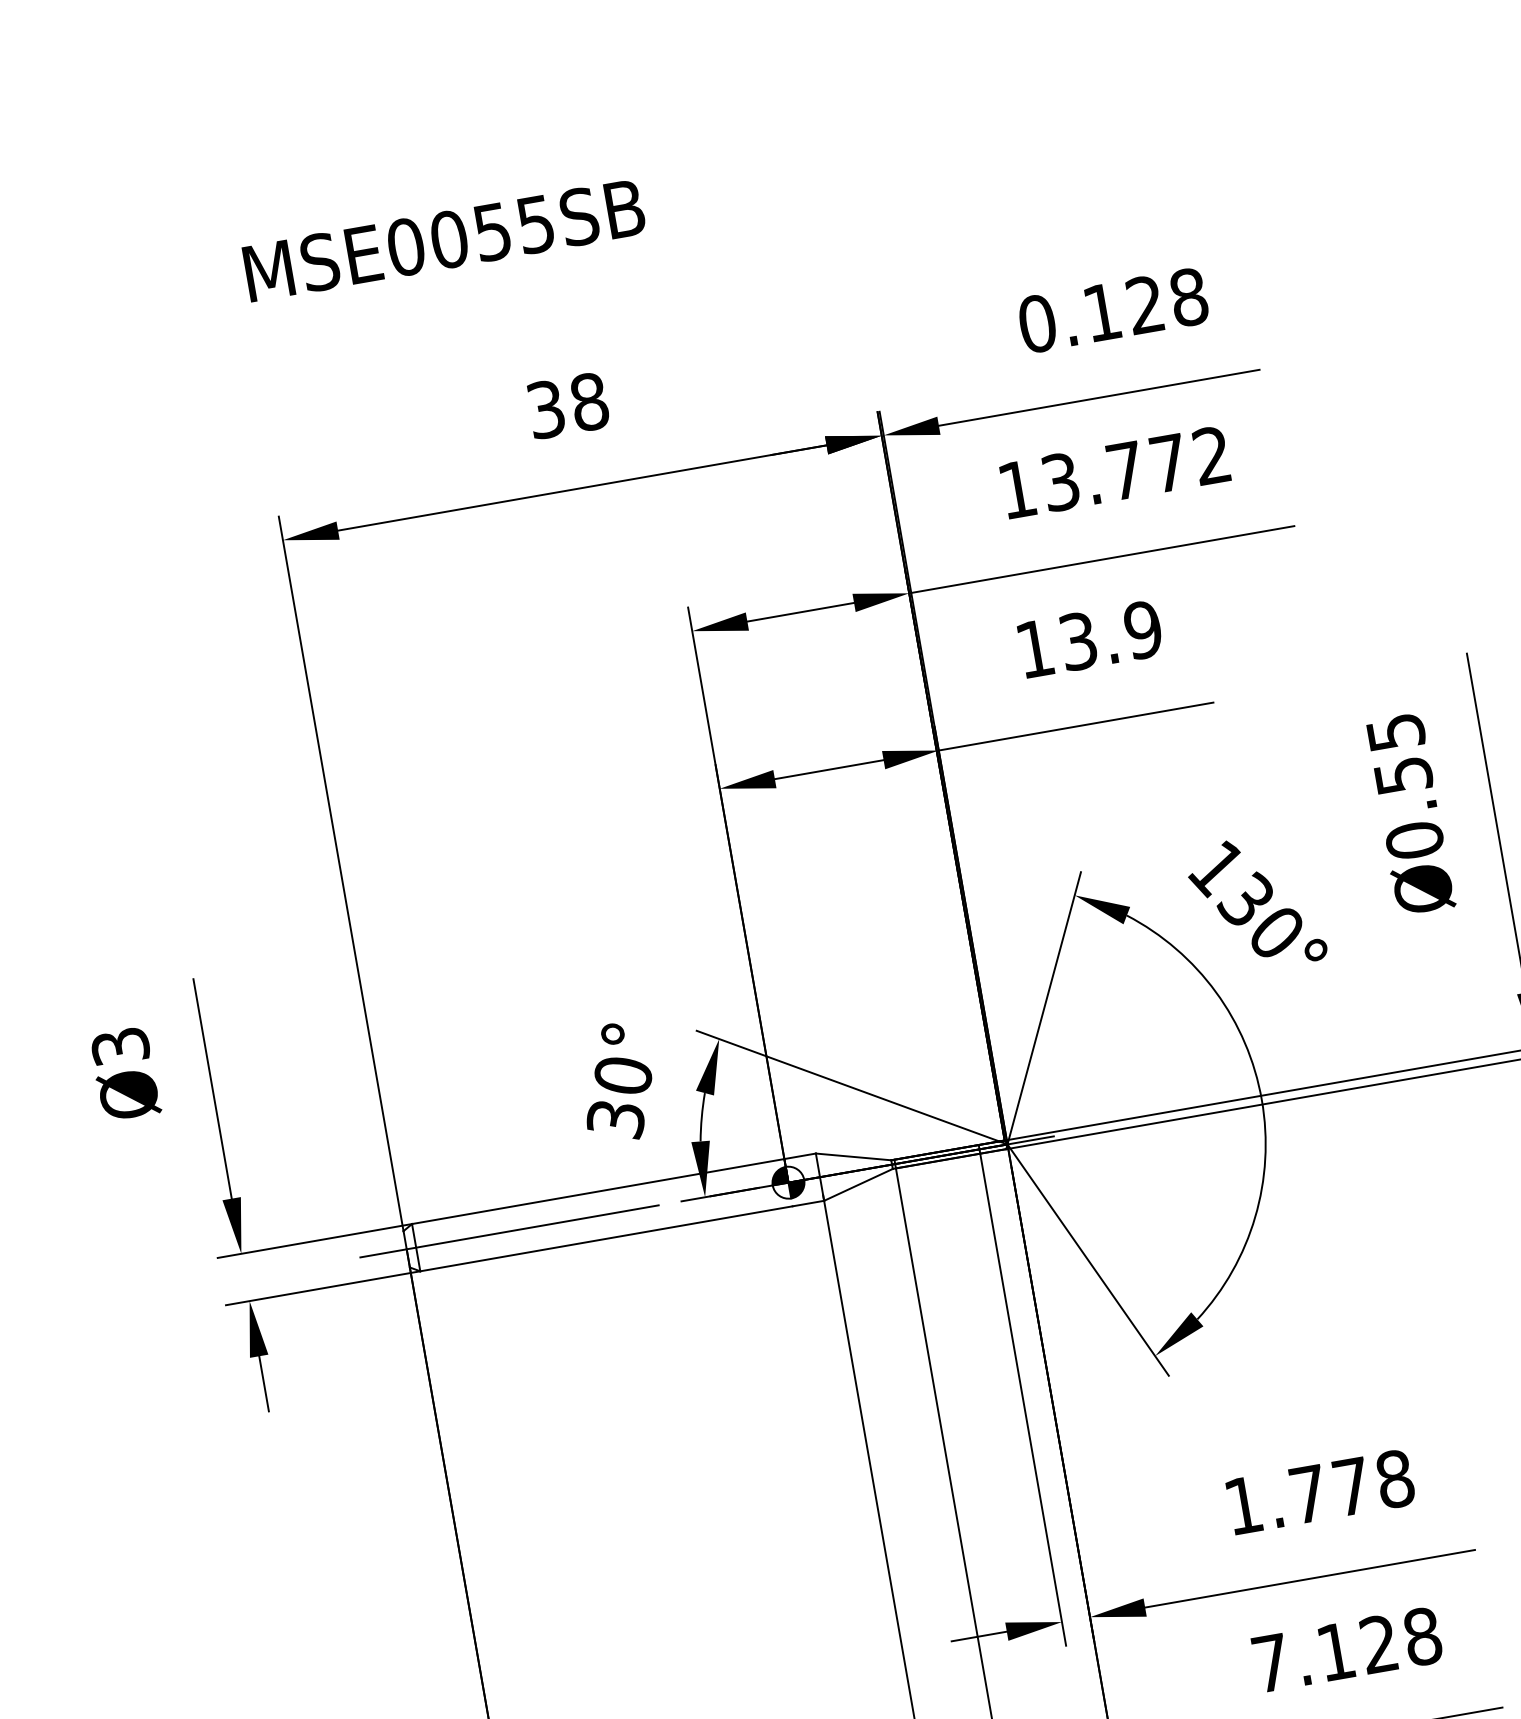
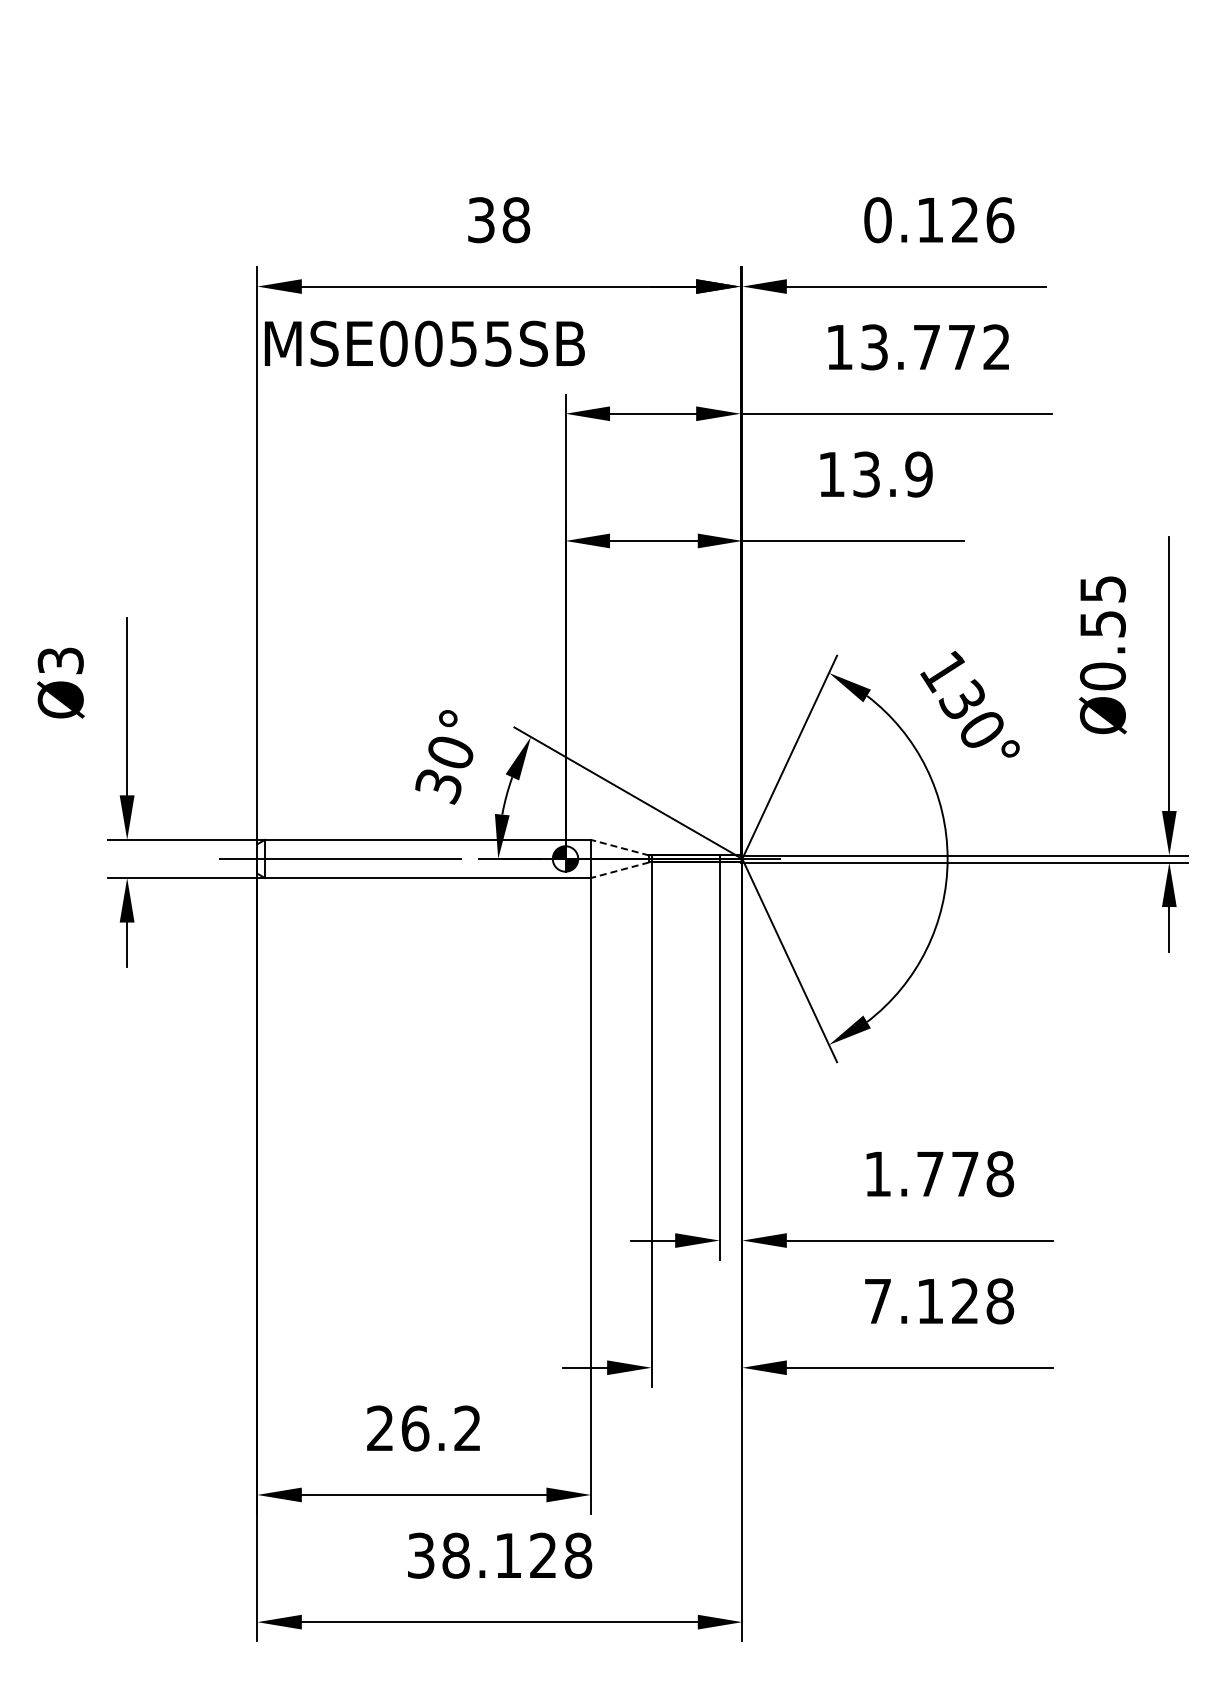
text: (443, 240) -> (424, 343), moved
text: (1189, 297) -> (1000, 220), 0.128 -> 0.126
line: (852, 1156) -> (619, 847), solid -> dashed
line: (857, 1185) -> (619, 870), solid -> dashed

